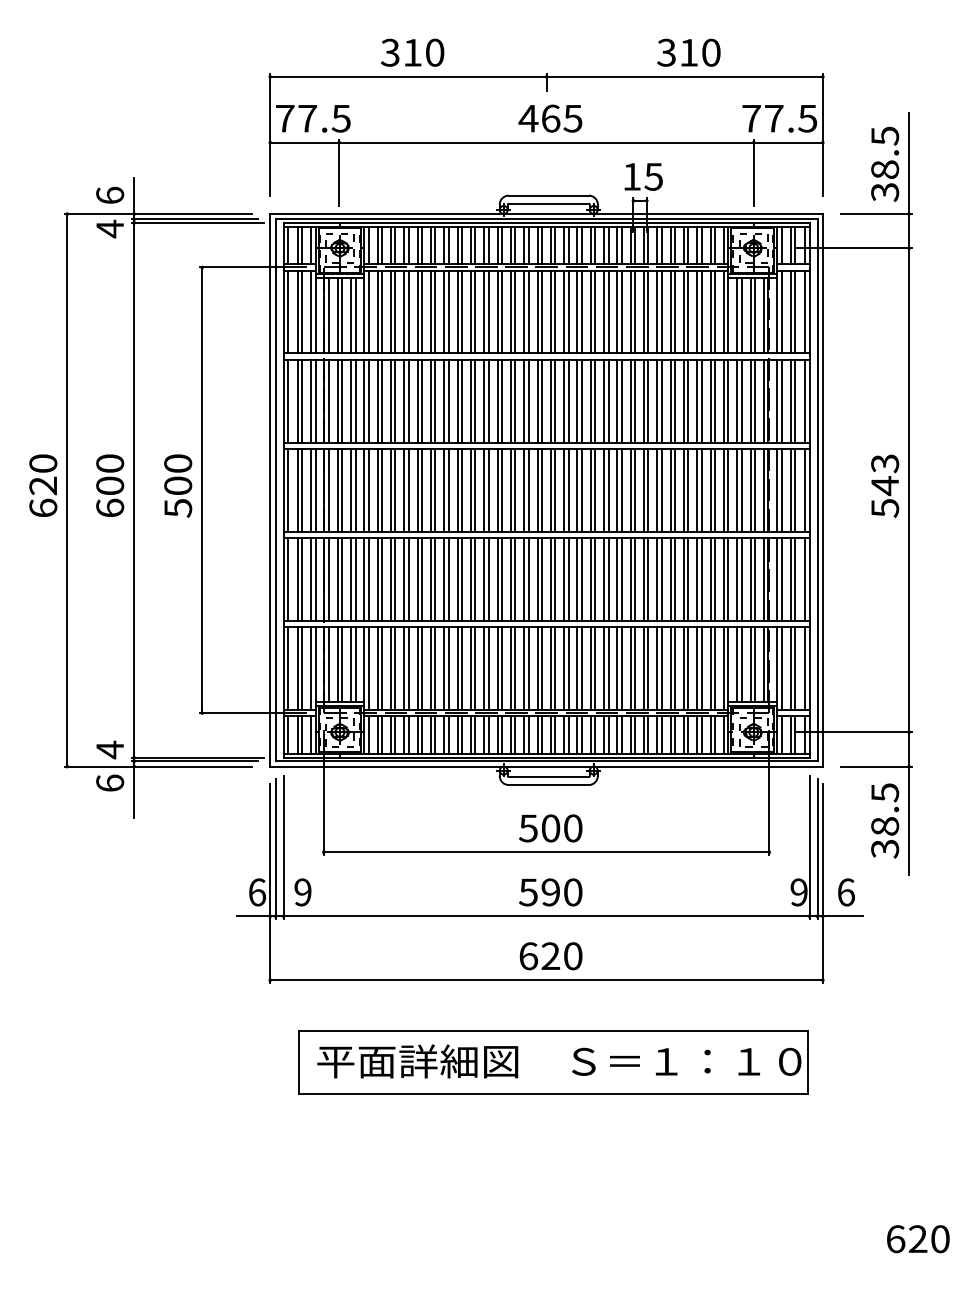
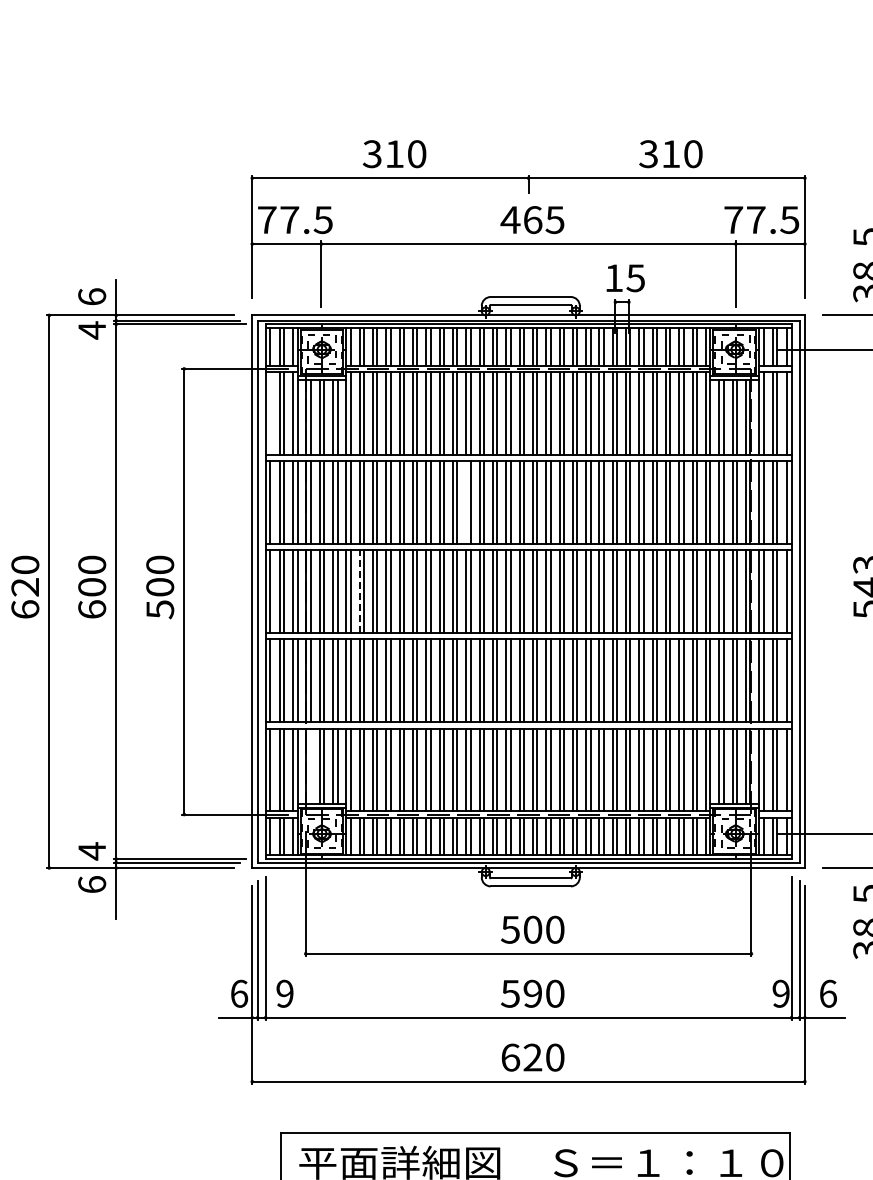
line: (288, 311) -> (270, 412), removed
line: (484, 400) -> (466, 501), removed
line: (377, 489) -> (359, 590), solid -> dashed
line: (328, 664) -> (310, 765), removed

